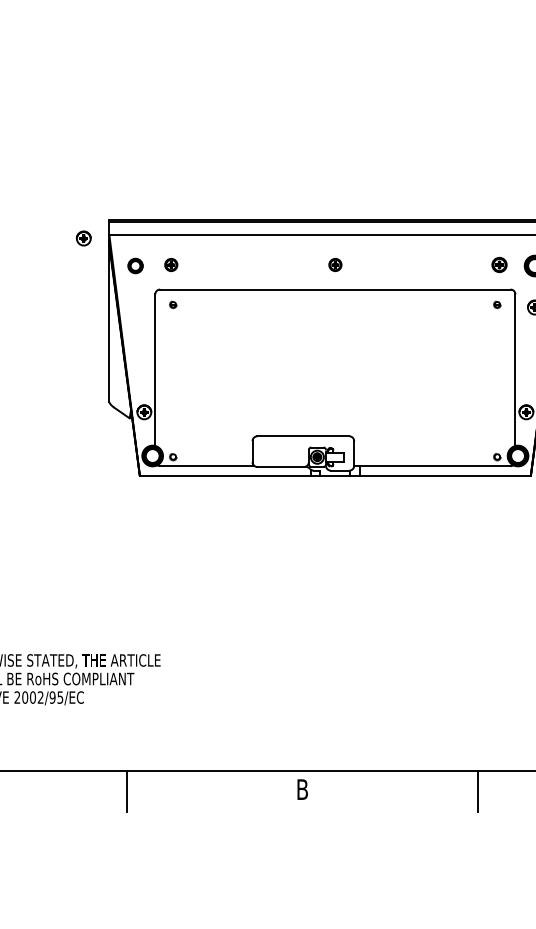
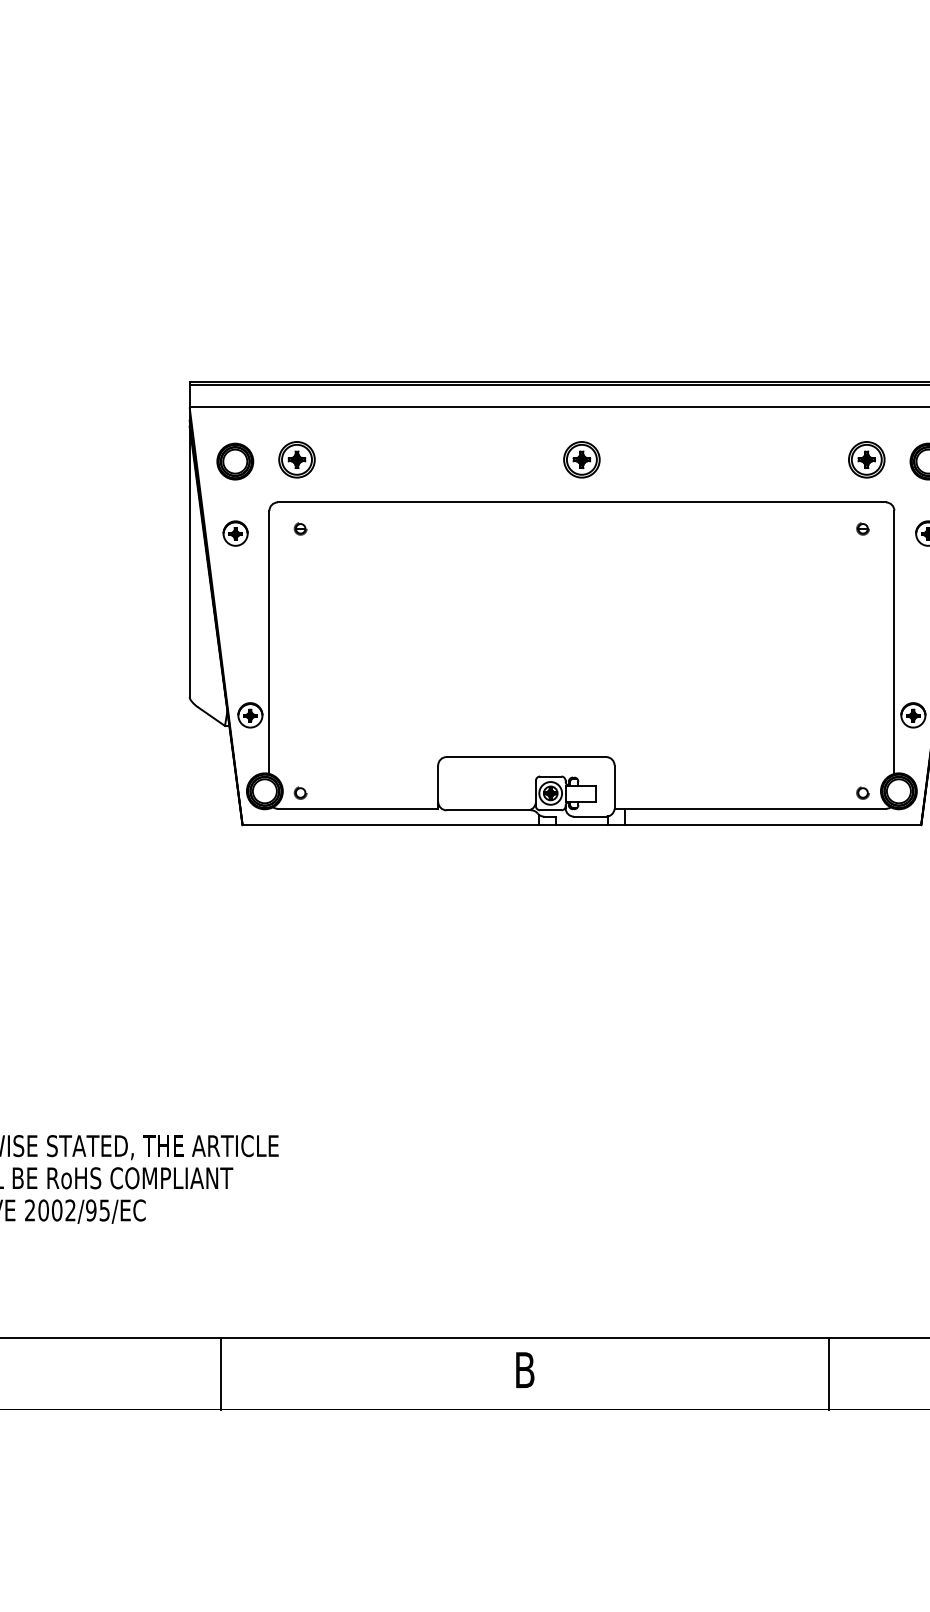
part: (83, 238) -> (235, 533), moved
part: (171, 264) -> (297, 458), size x1.67
part: (335, 264) -> (582, 458), size x1.67
part: (499, 264) -> (866, 458), size x1.43
part: (135, 265) -> (235, 460), size x1.43

